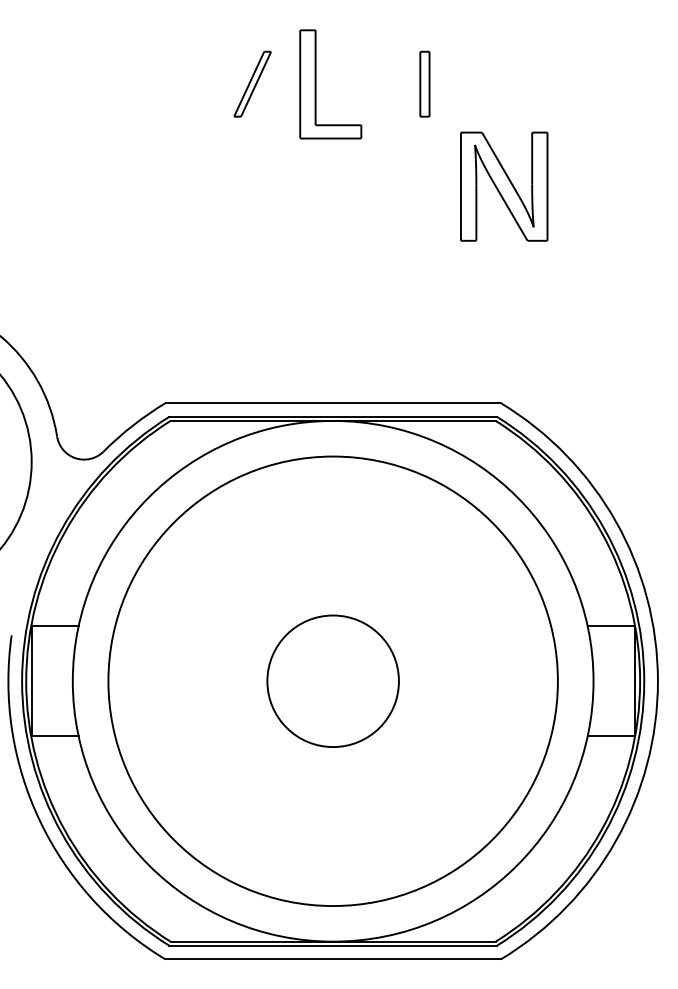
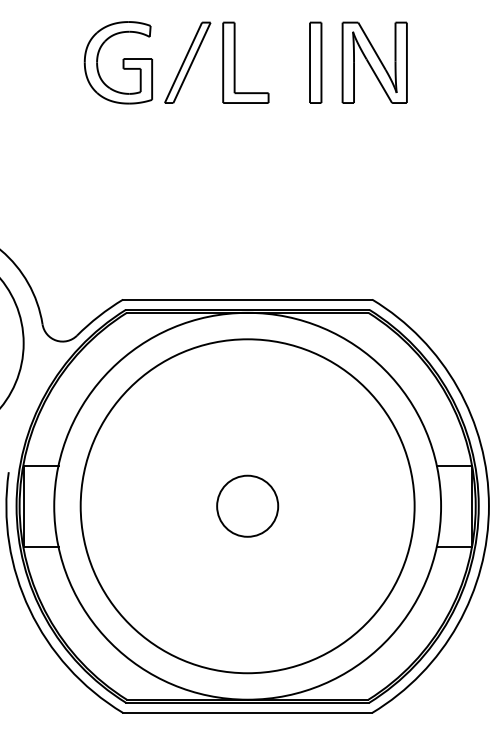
part: (157, 83) -> (117, 62), added
part: (252, 83) -> (187, 62), size x1.67
part: (424, 83) -> (315, 62), size x1.67
part: (503, 186) -> (374, 62), moved
circle: (332, 680) -> (247, 505), size x0.62

